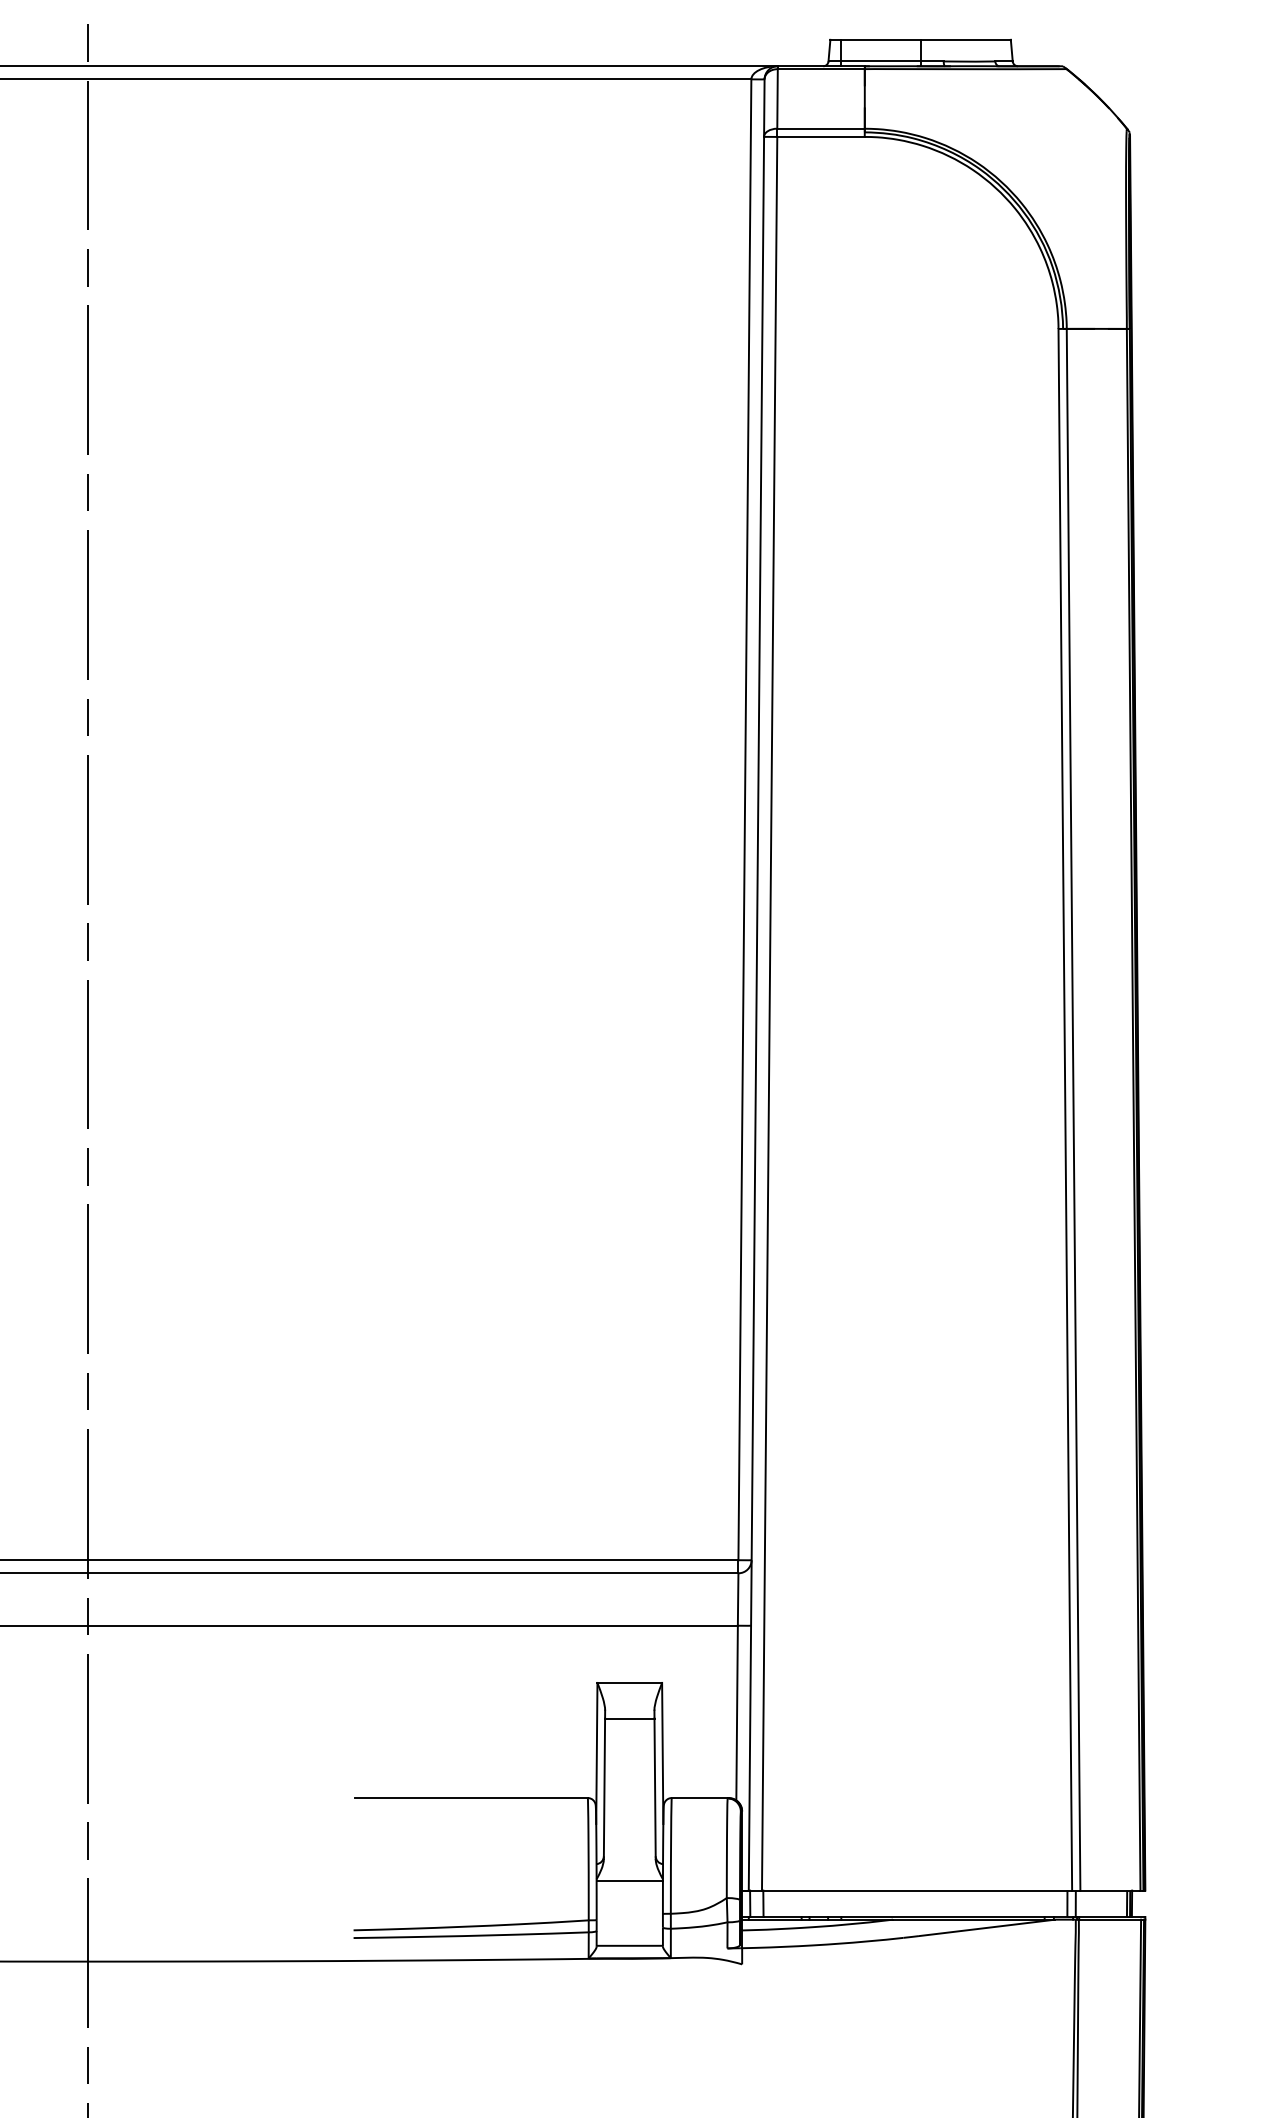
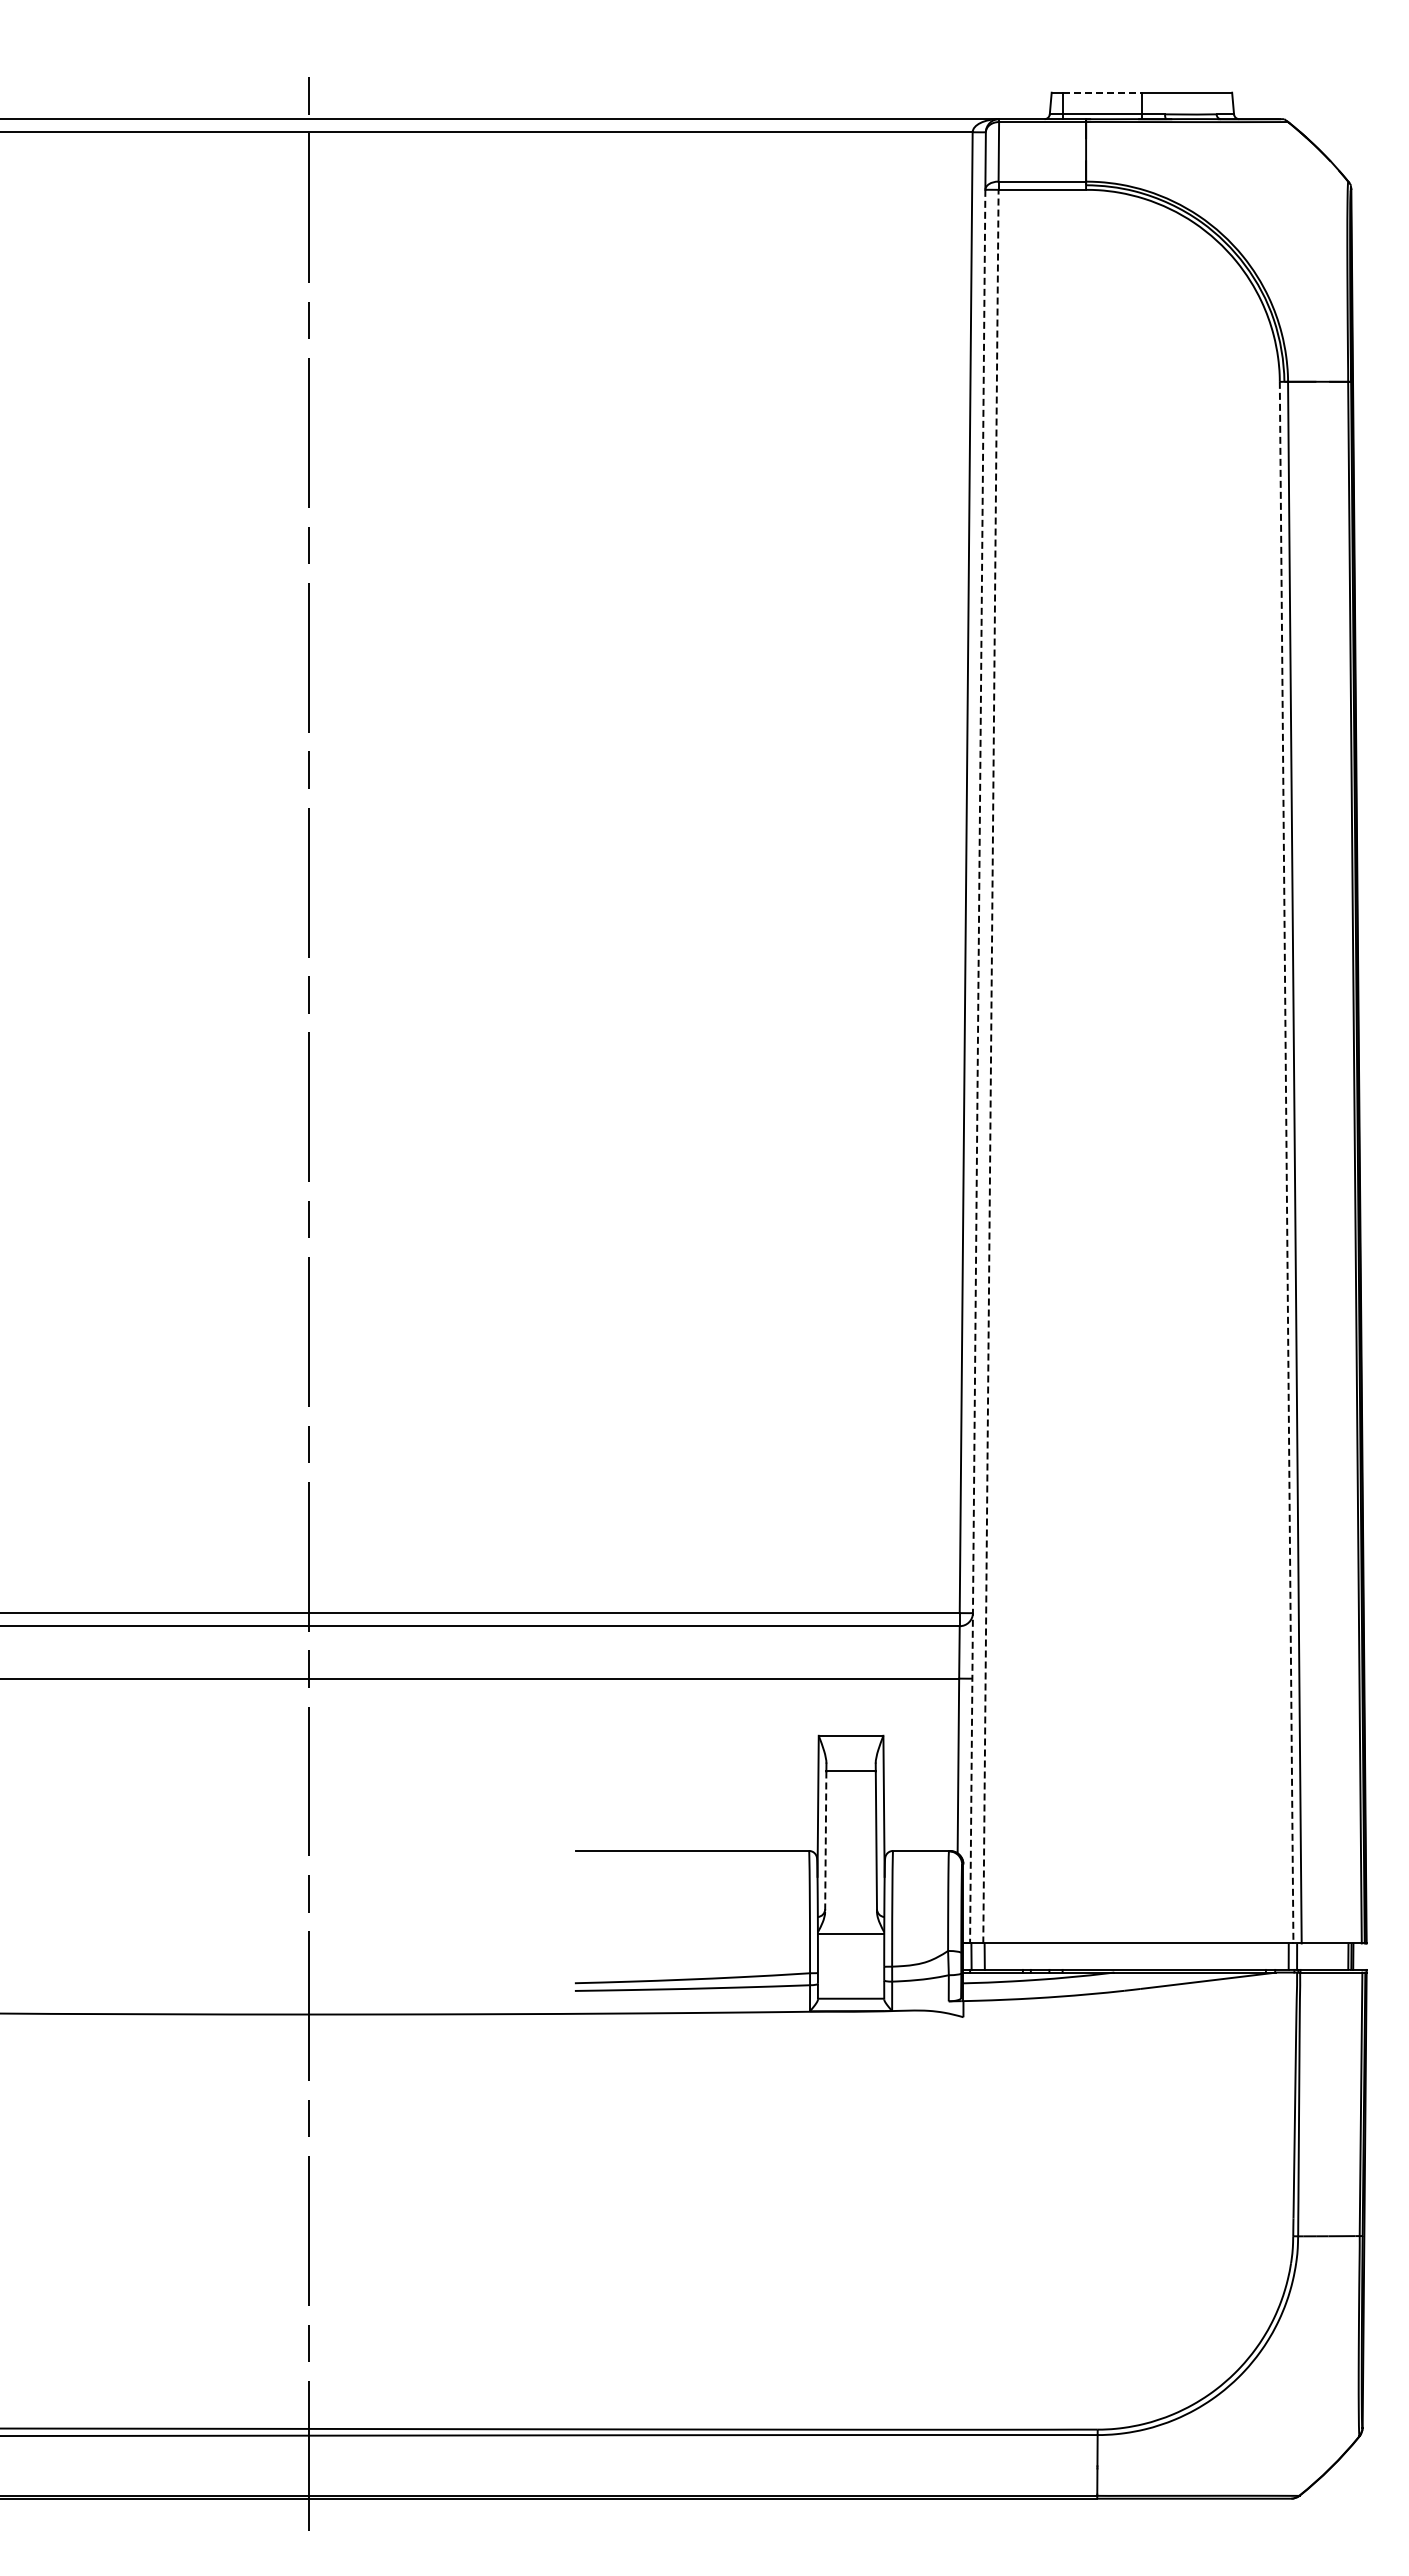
line: (881, 39) -> (1102, 92), solid -> dashed
line: (756, 1013) -> (977, 1066), solid -> dashed
line: (769, 1013) -> (990, 1066), solid -> dashed
line: (1065, 1109) -> (1286, 1162), solid -> dashed
line: (604, 1789) -> (825, 1842), solid -> dashed

